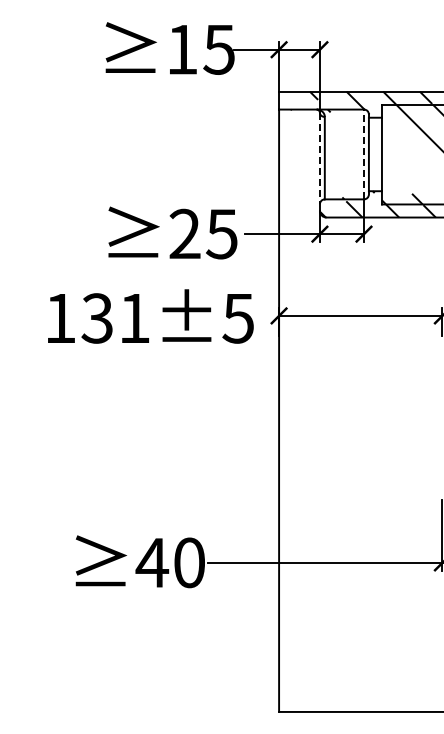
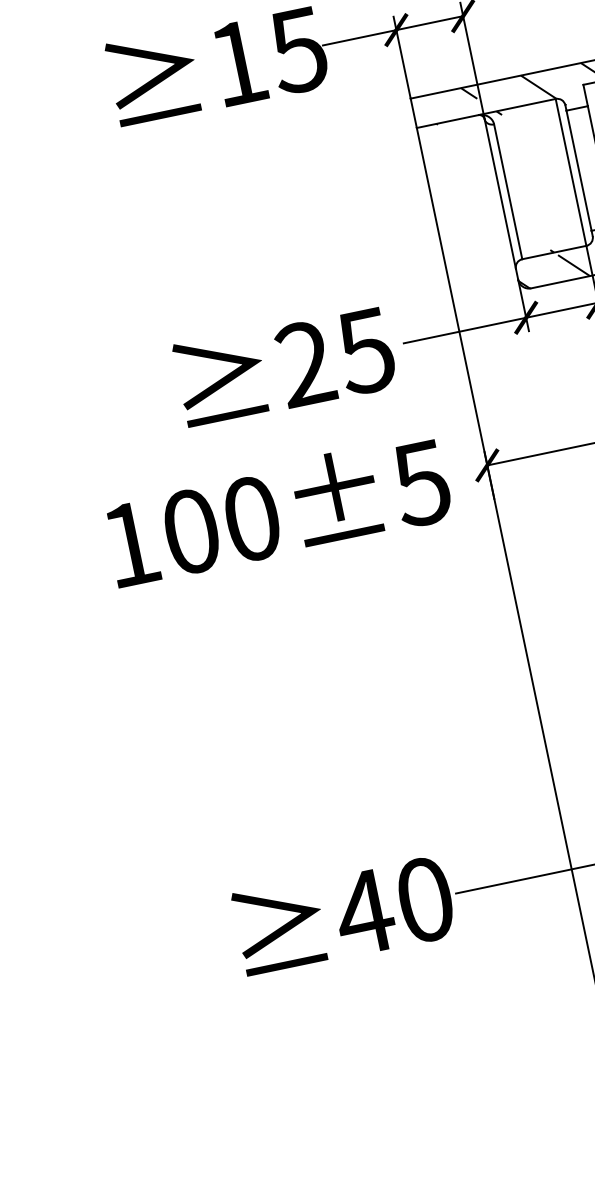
line: (364, 154) -> (571, 172), dashed -> solid
line: (319, 158) -> (499, 194), dashed -> solid
text: (115, 318) -> (220, 525), 131±5 -> 100±5

